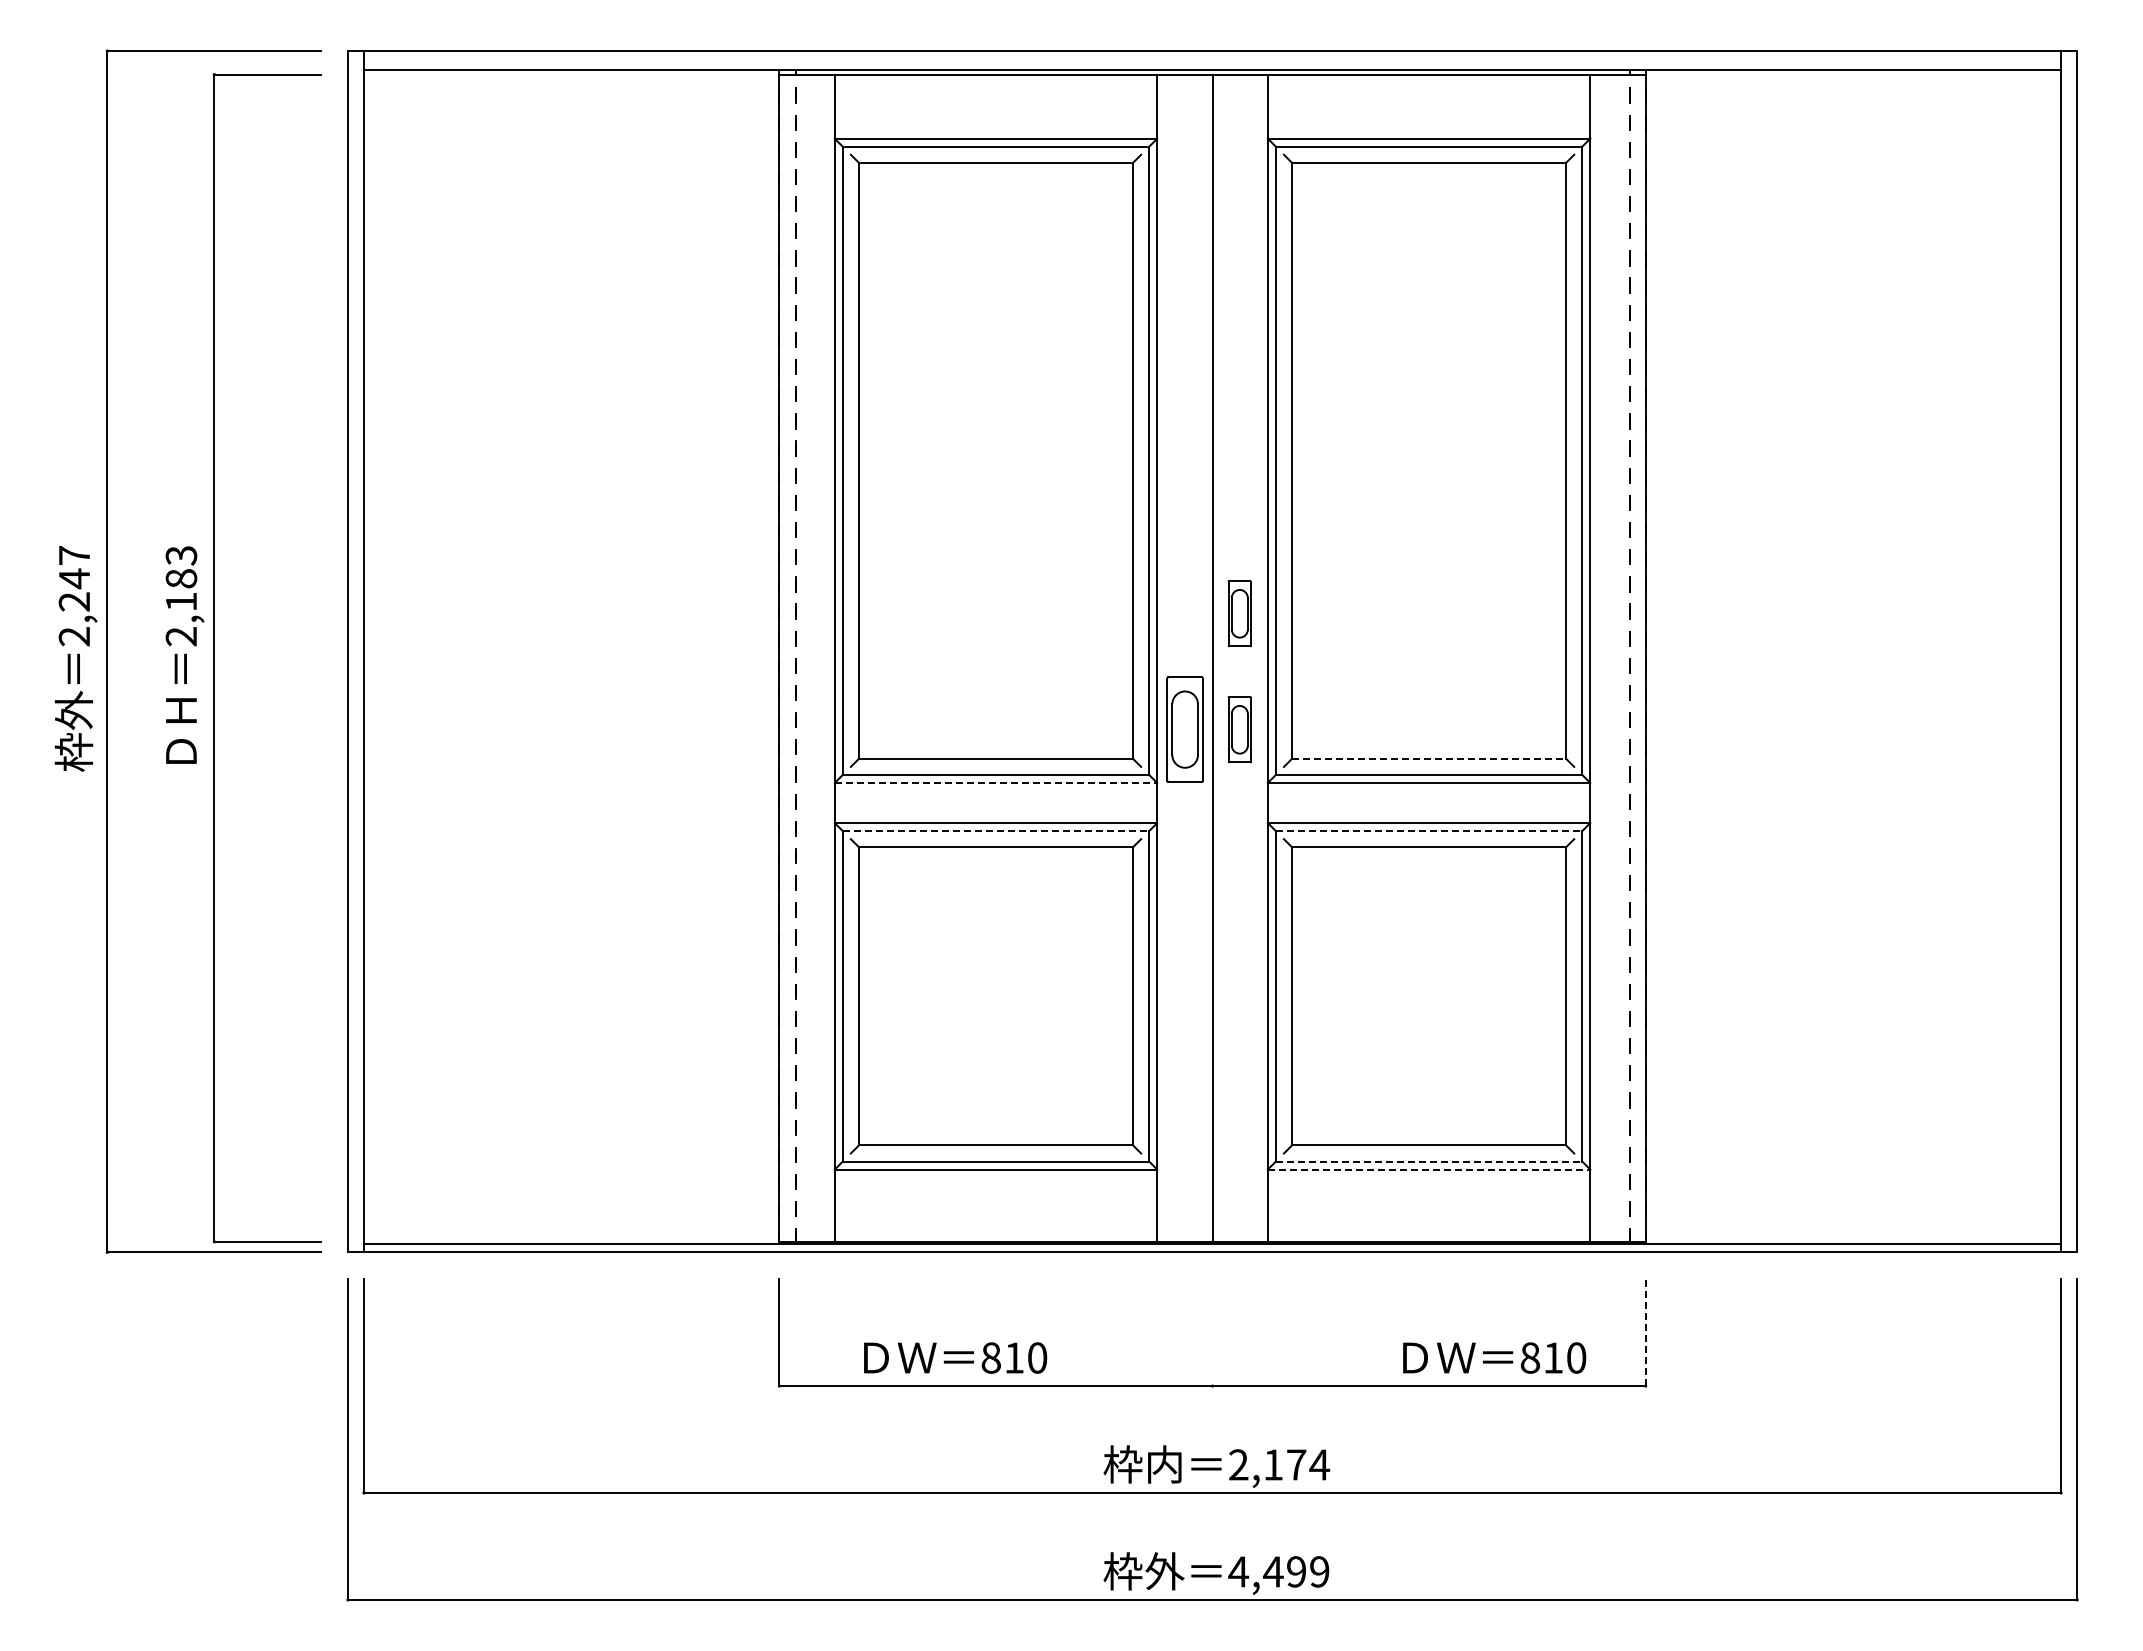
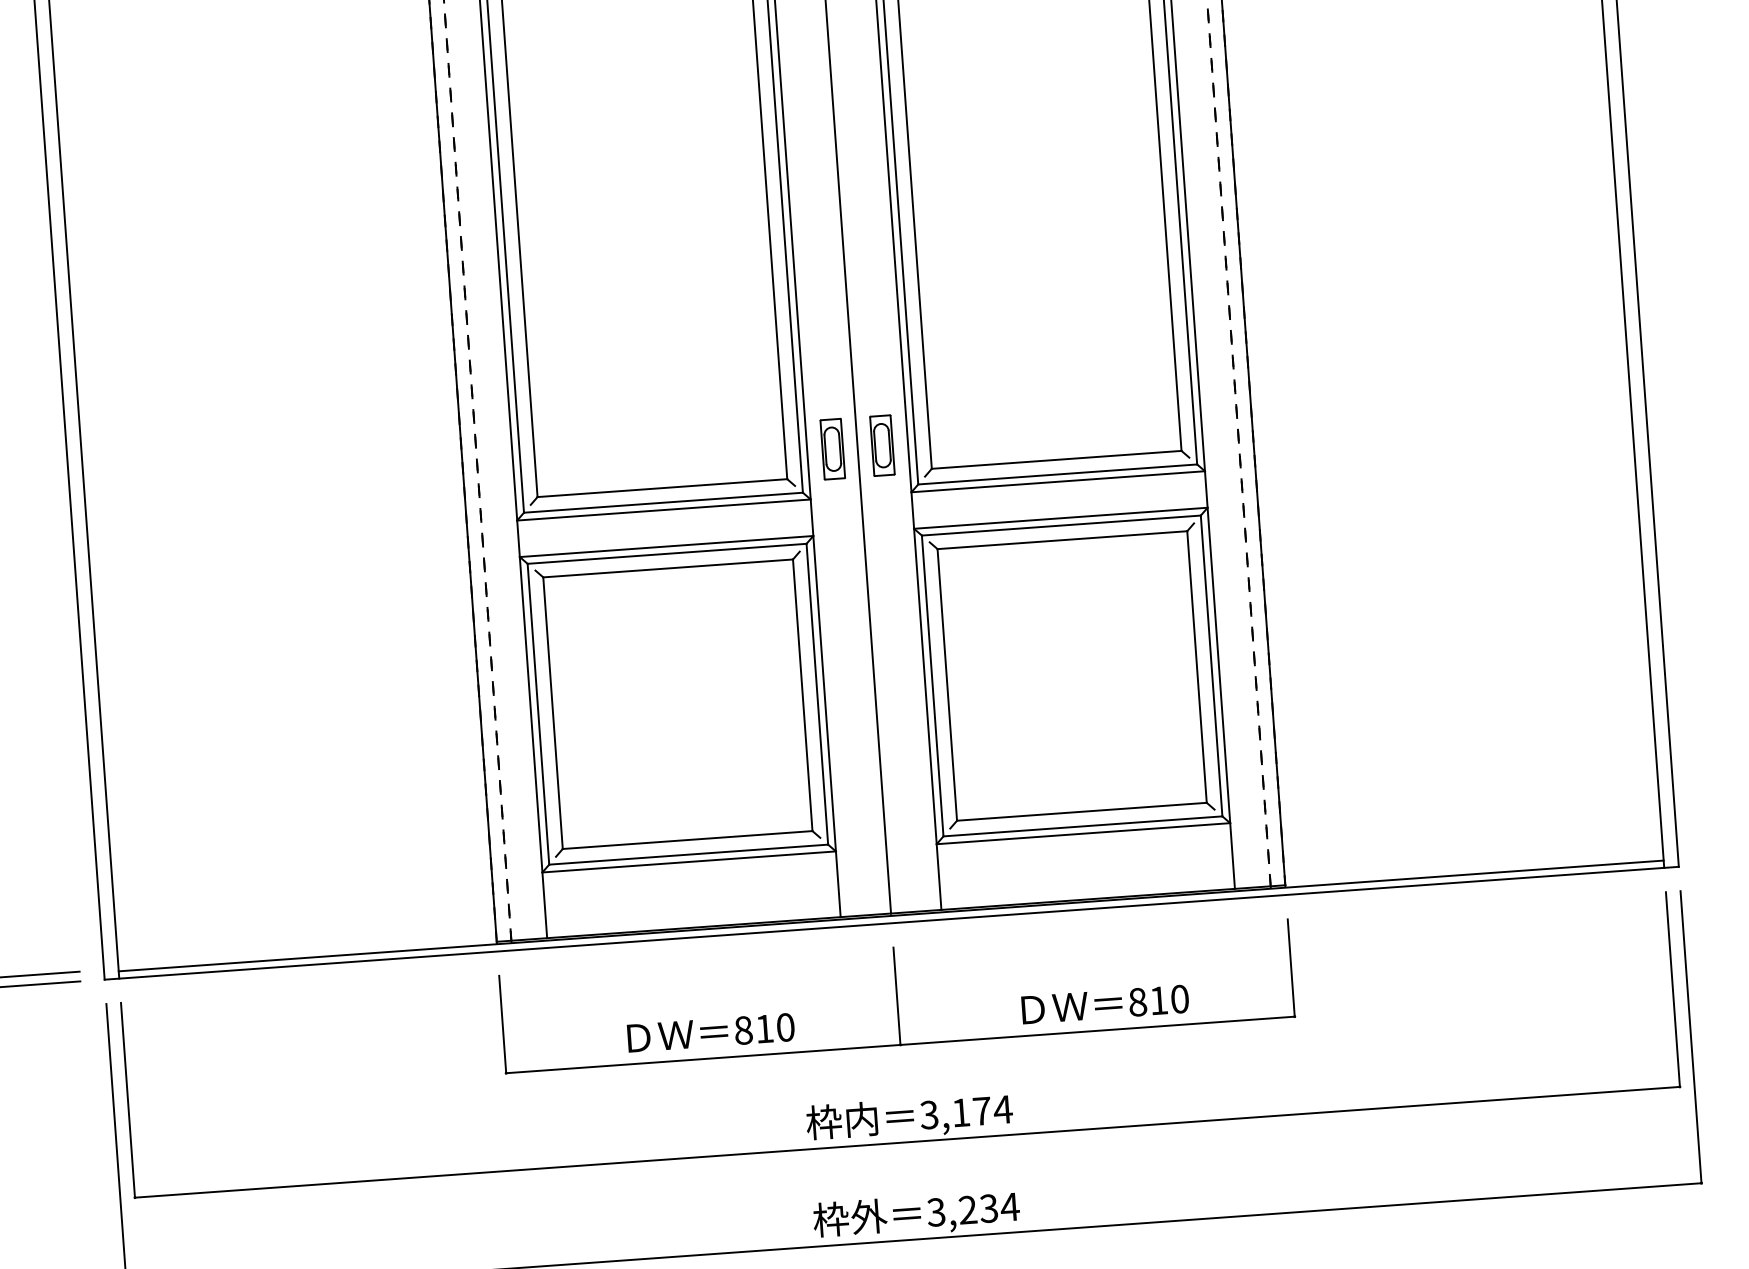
part: (1239, 613) -> (874, 339), removed
part: (1185, 729) -> (832, 448), size x0.62
line: (1429, 758) -> (1057, 459), dashed -> solid
line: (996, 782) -> (664, 509), dashed -> solid
line: (996, 831) -> (667, 554), dashed -> solid
line: (1429, 831) -> (1061, 525), dashed -> solid
line: (1429, 1161) -> (1083, 826), dashed -> solid
line: (1429, 1169) -> (1083, 833), dashed -> solid
line: (1212, 1332) -> (896, 996), added
line: (1645, 1332) -> (1291, 967), dashed -> solid
text: (955, 1357) -> (711, 1032), moved
text: (1494, 1357) -> (1105, 1004), moved
text: (1238, 1464) -> (929, 1114), 2,174 -> 3,174
text: (1279, 1571) -> (973, 1209), 4,499 -> 3,234

